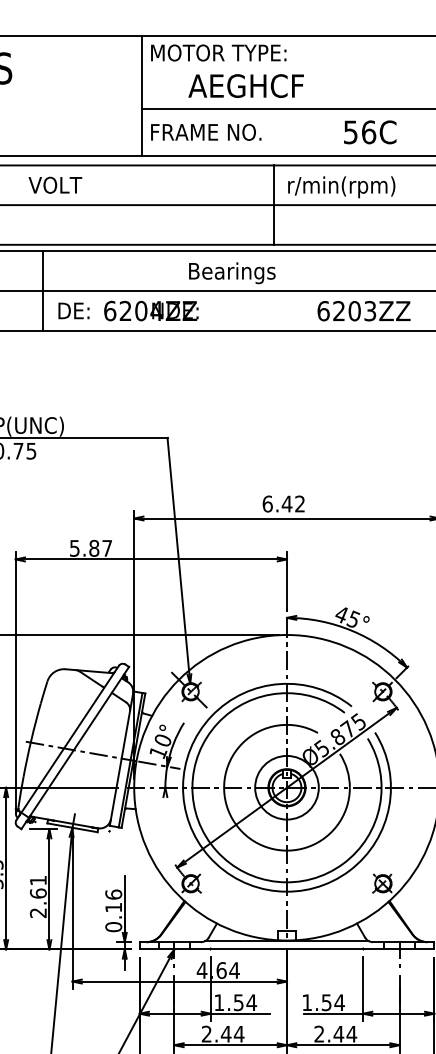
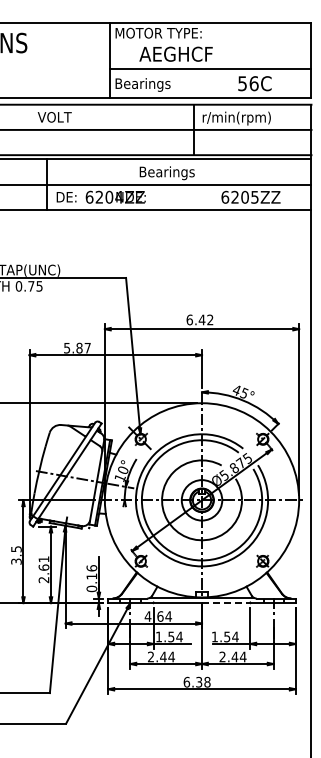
text: (205, 133) -> (150, 84), FRAME NO. -> Bearings
text: (369, 309) -> (254, 196), 6203ZZ -> 6205ZZ
line: (325, 948) -> (226, 602), solid -> dashed

